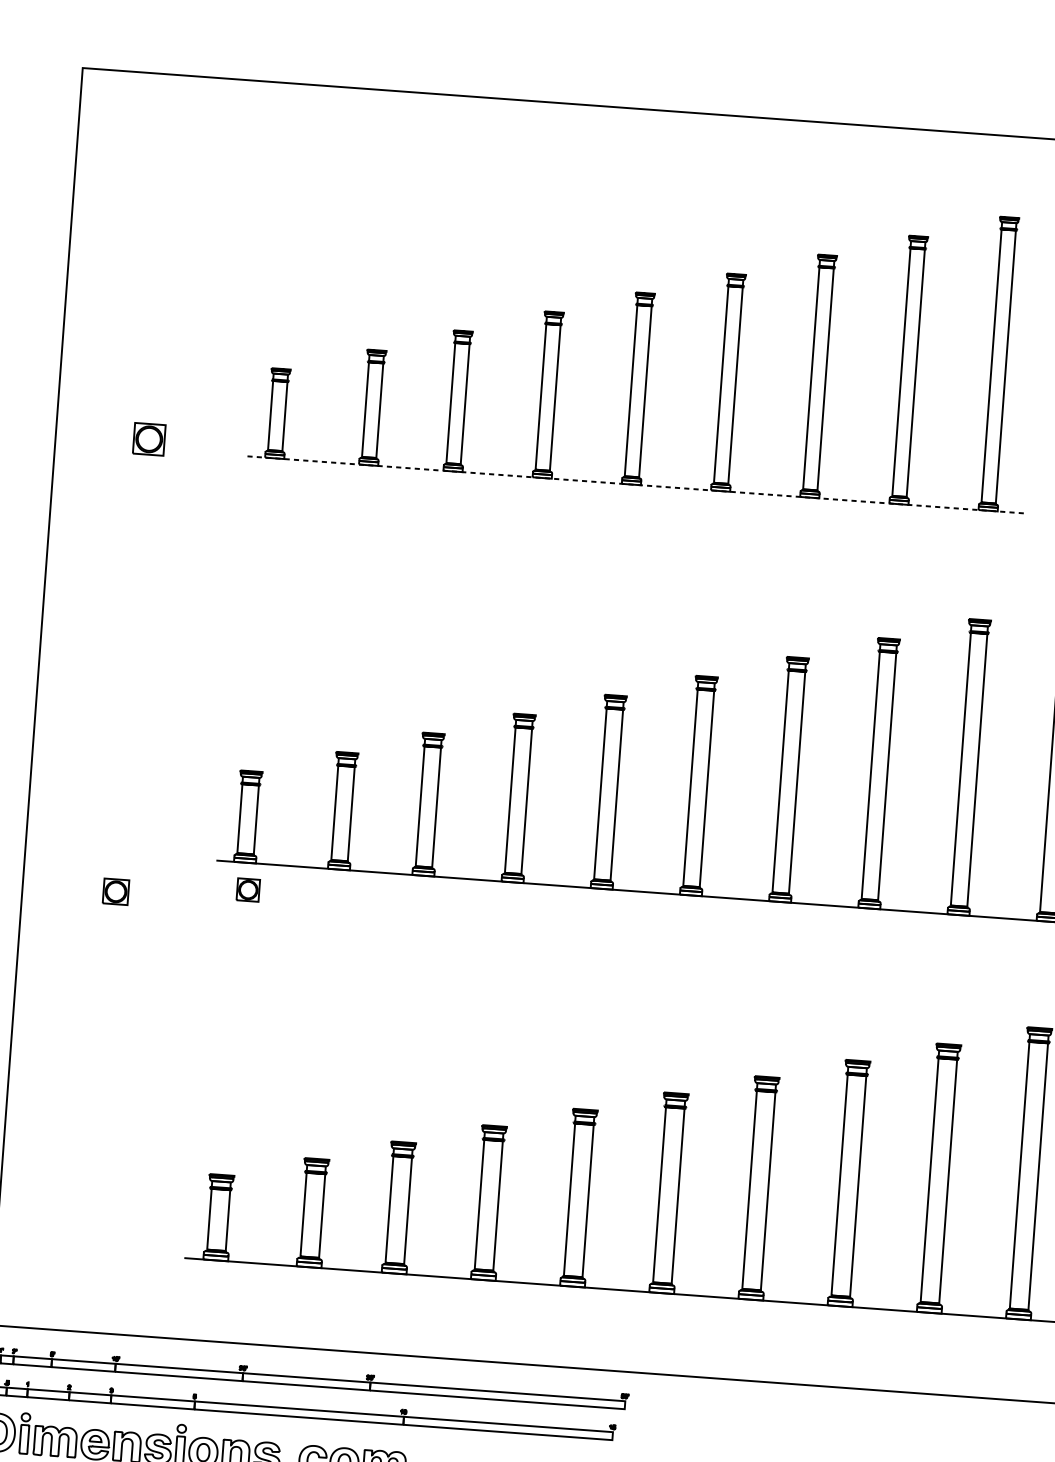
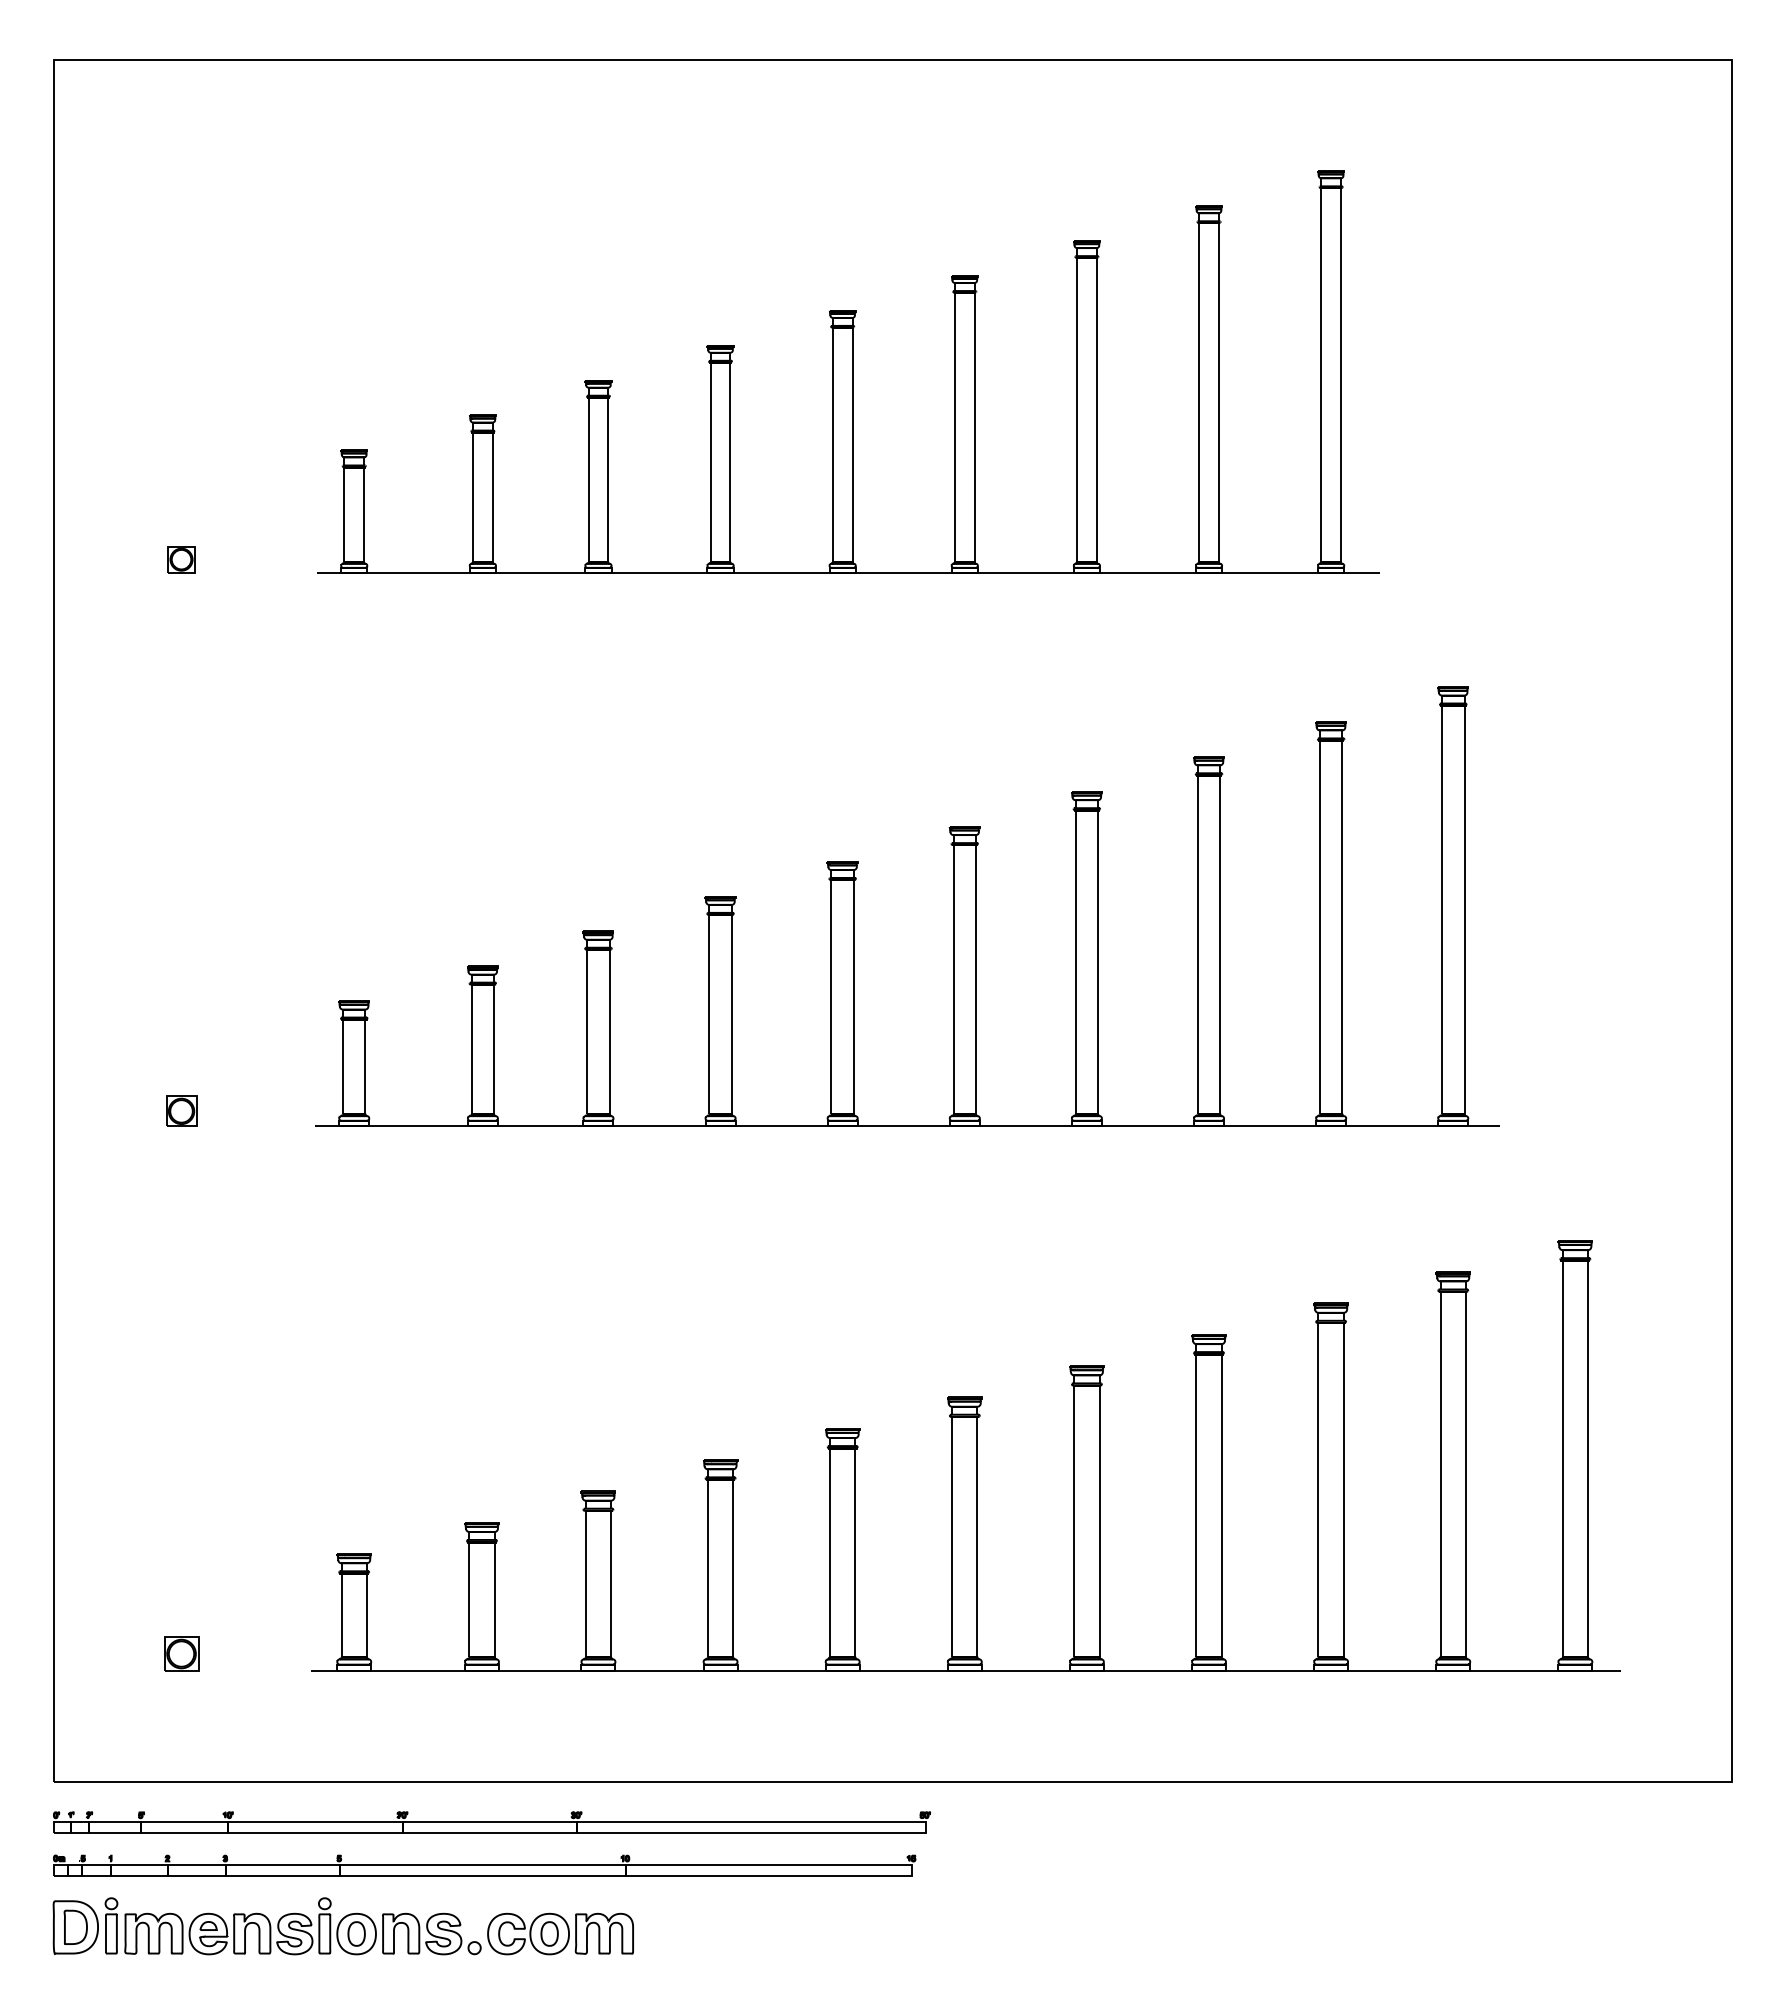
part: (149, 439) -> (181, 559), size x0.62
line: (636, 484) -> (849, 572), dashed -> solid
part: (248, 889) -> (181, 1110), moved
part: (116, 891) -> (181, 1653), moved

